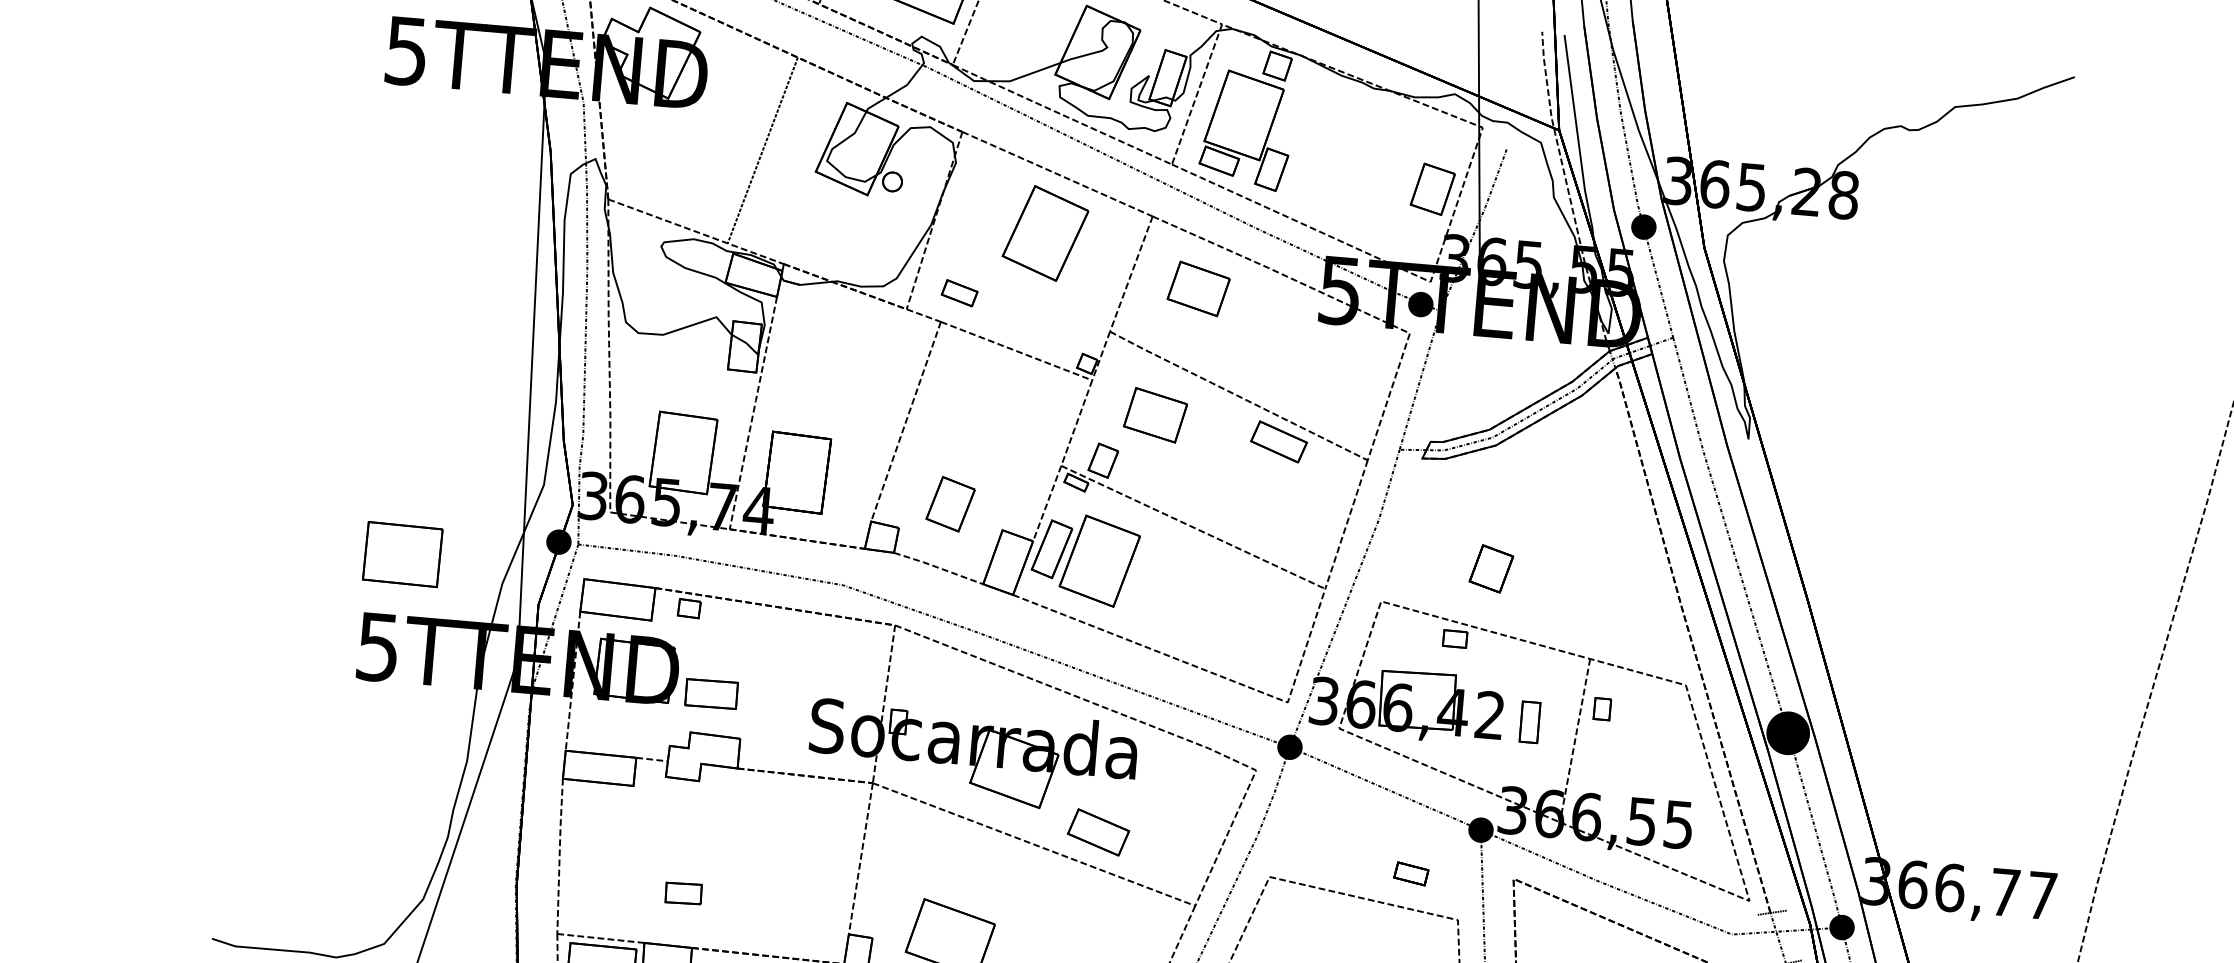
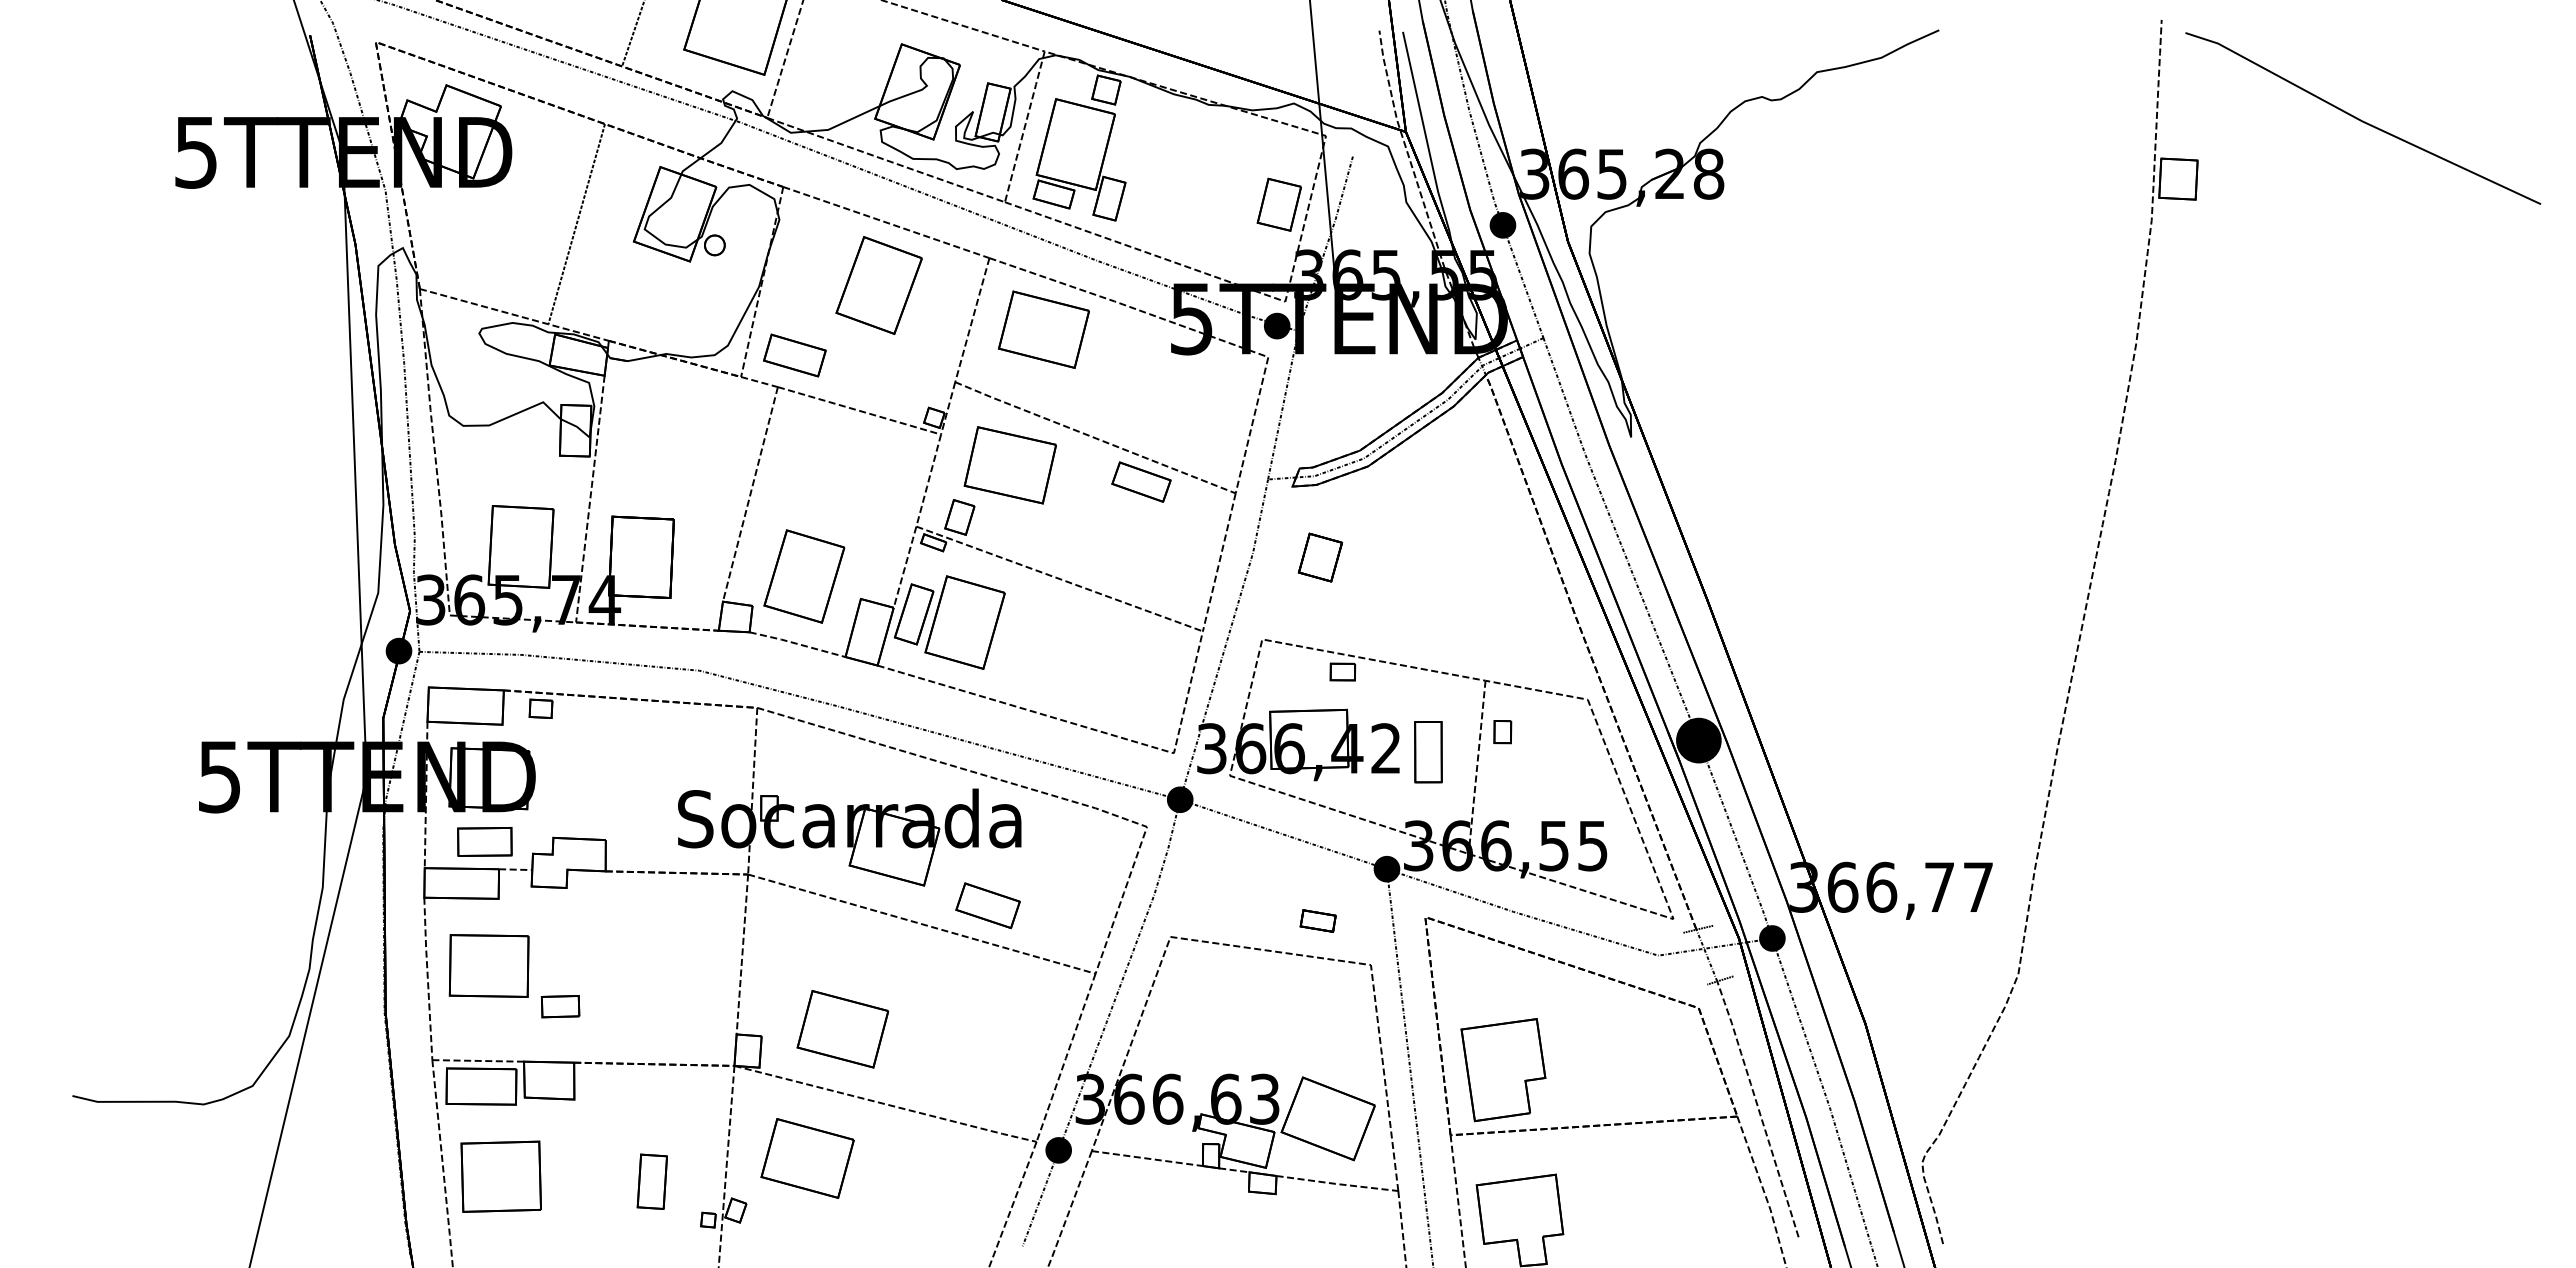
part: (1198, 288) -> (1043, 329), size x1.43
part: (959, 293) -> (794, 355), size x1.67
part: (1154, 415) -> (1009, 465), size x1.43
part: (950, 504) -> (804, 576), size x1.67
part: (402, 553) -> (488, 965), moved
part: (1490, 568) -> (1319, 557), moved
part: (711, 693) -> (484, 841), moved
part: (1530, 722) -> (1428, 752), size x1.43

